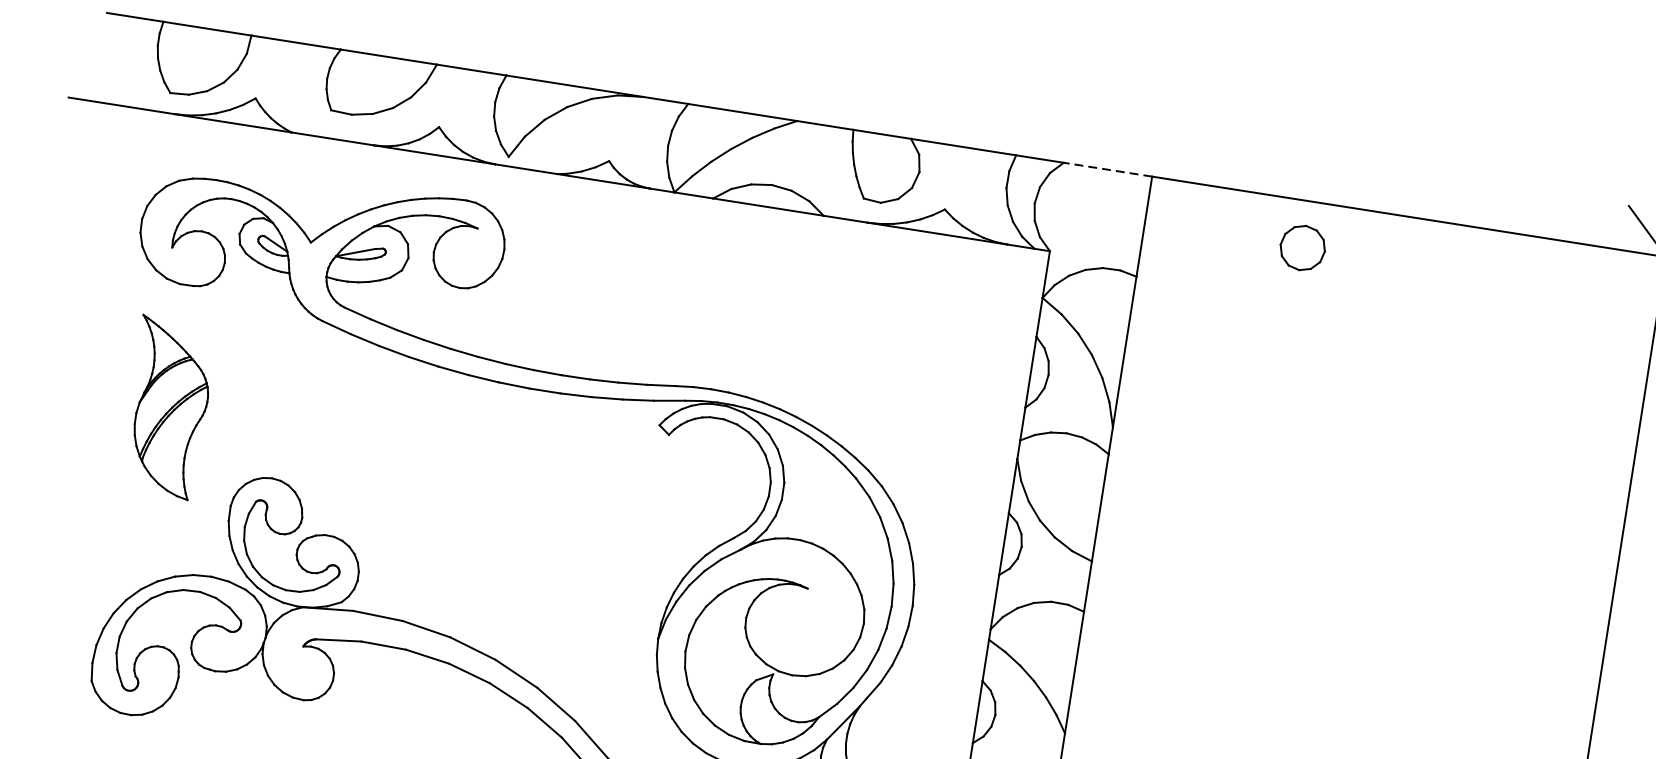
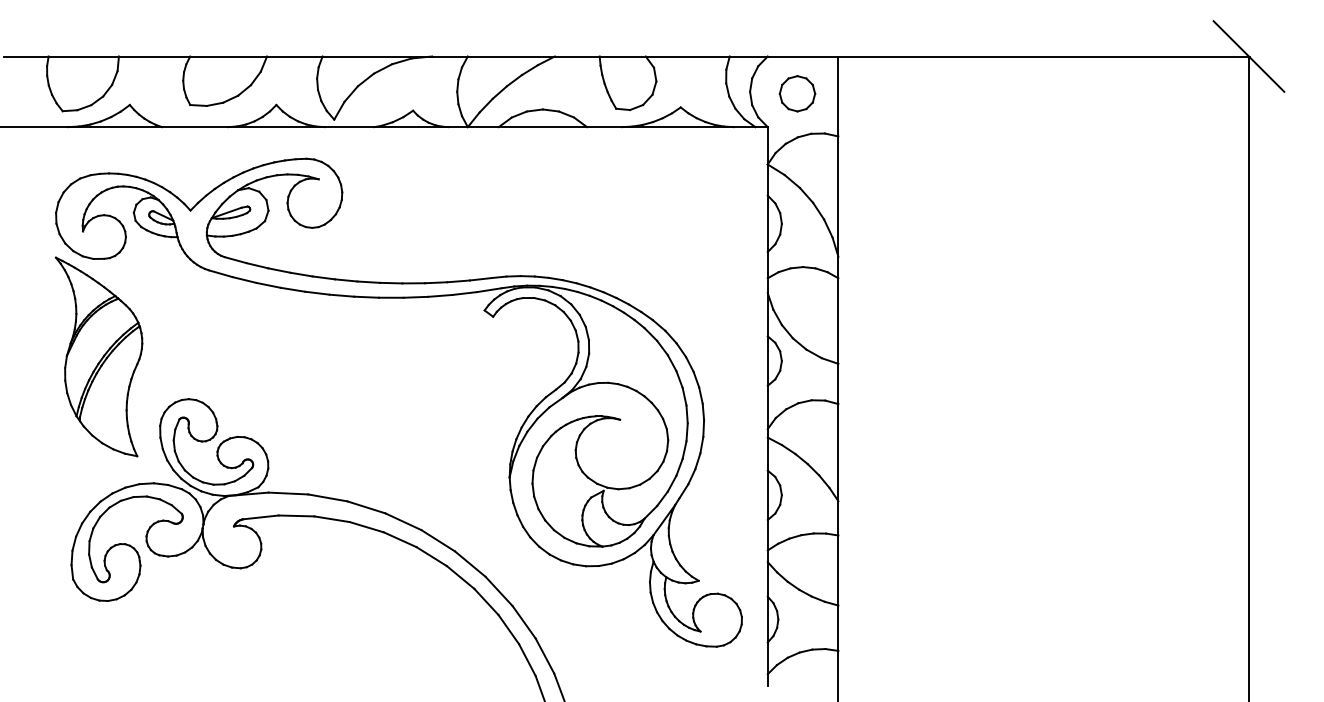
line: (1107, 169) -> (802, 56), dashed -> solid
part: (1302, 247) -> (797, 93), moved
part: (167, 407) -> (98, 356), size x1.43

